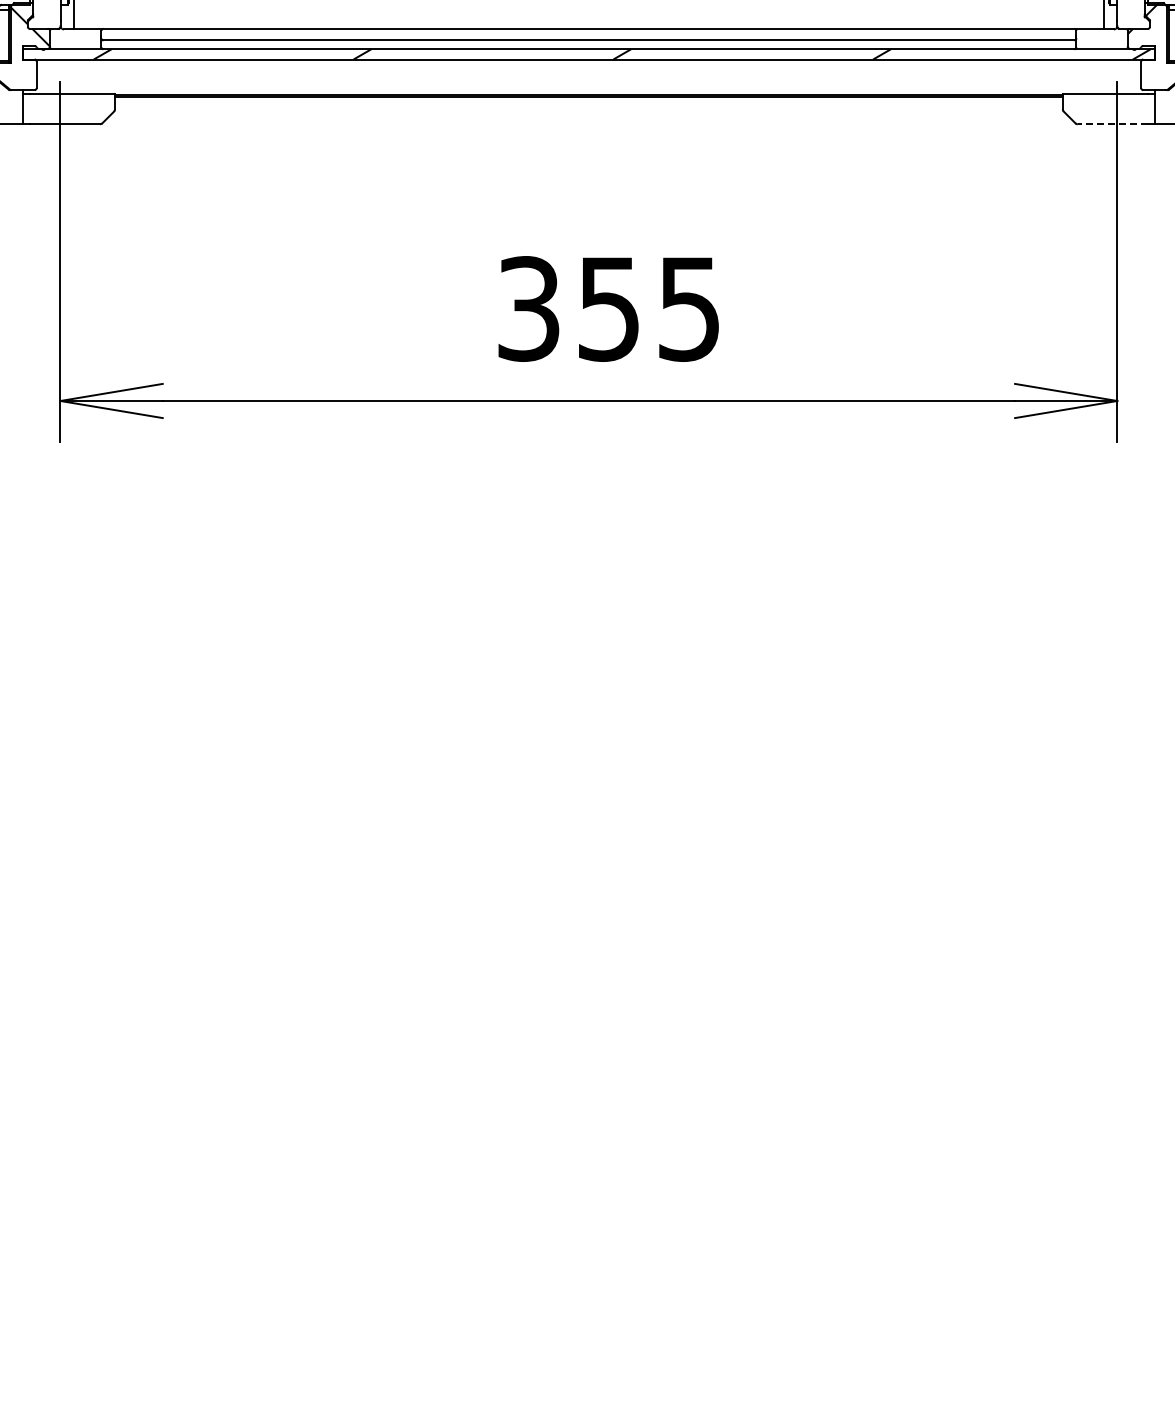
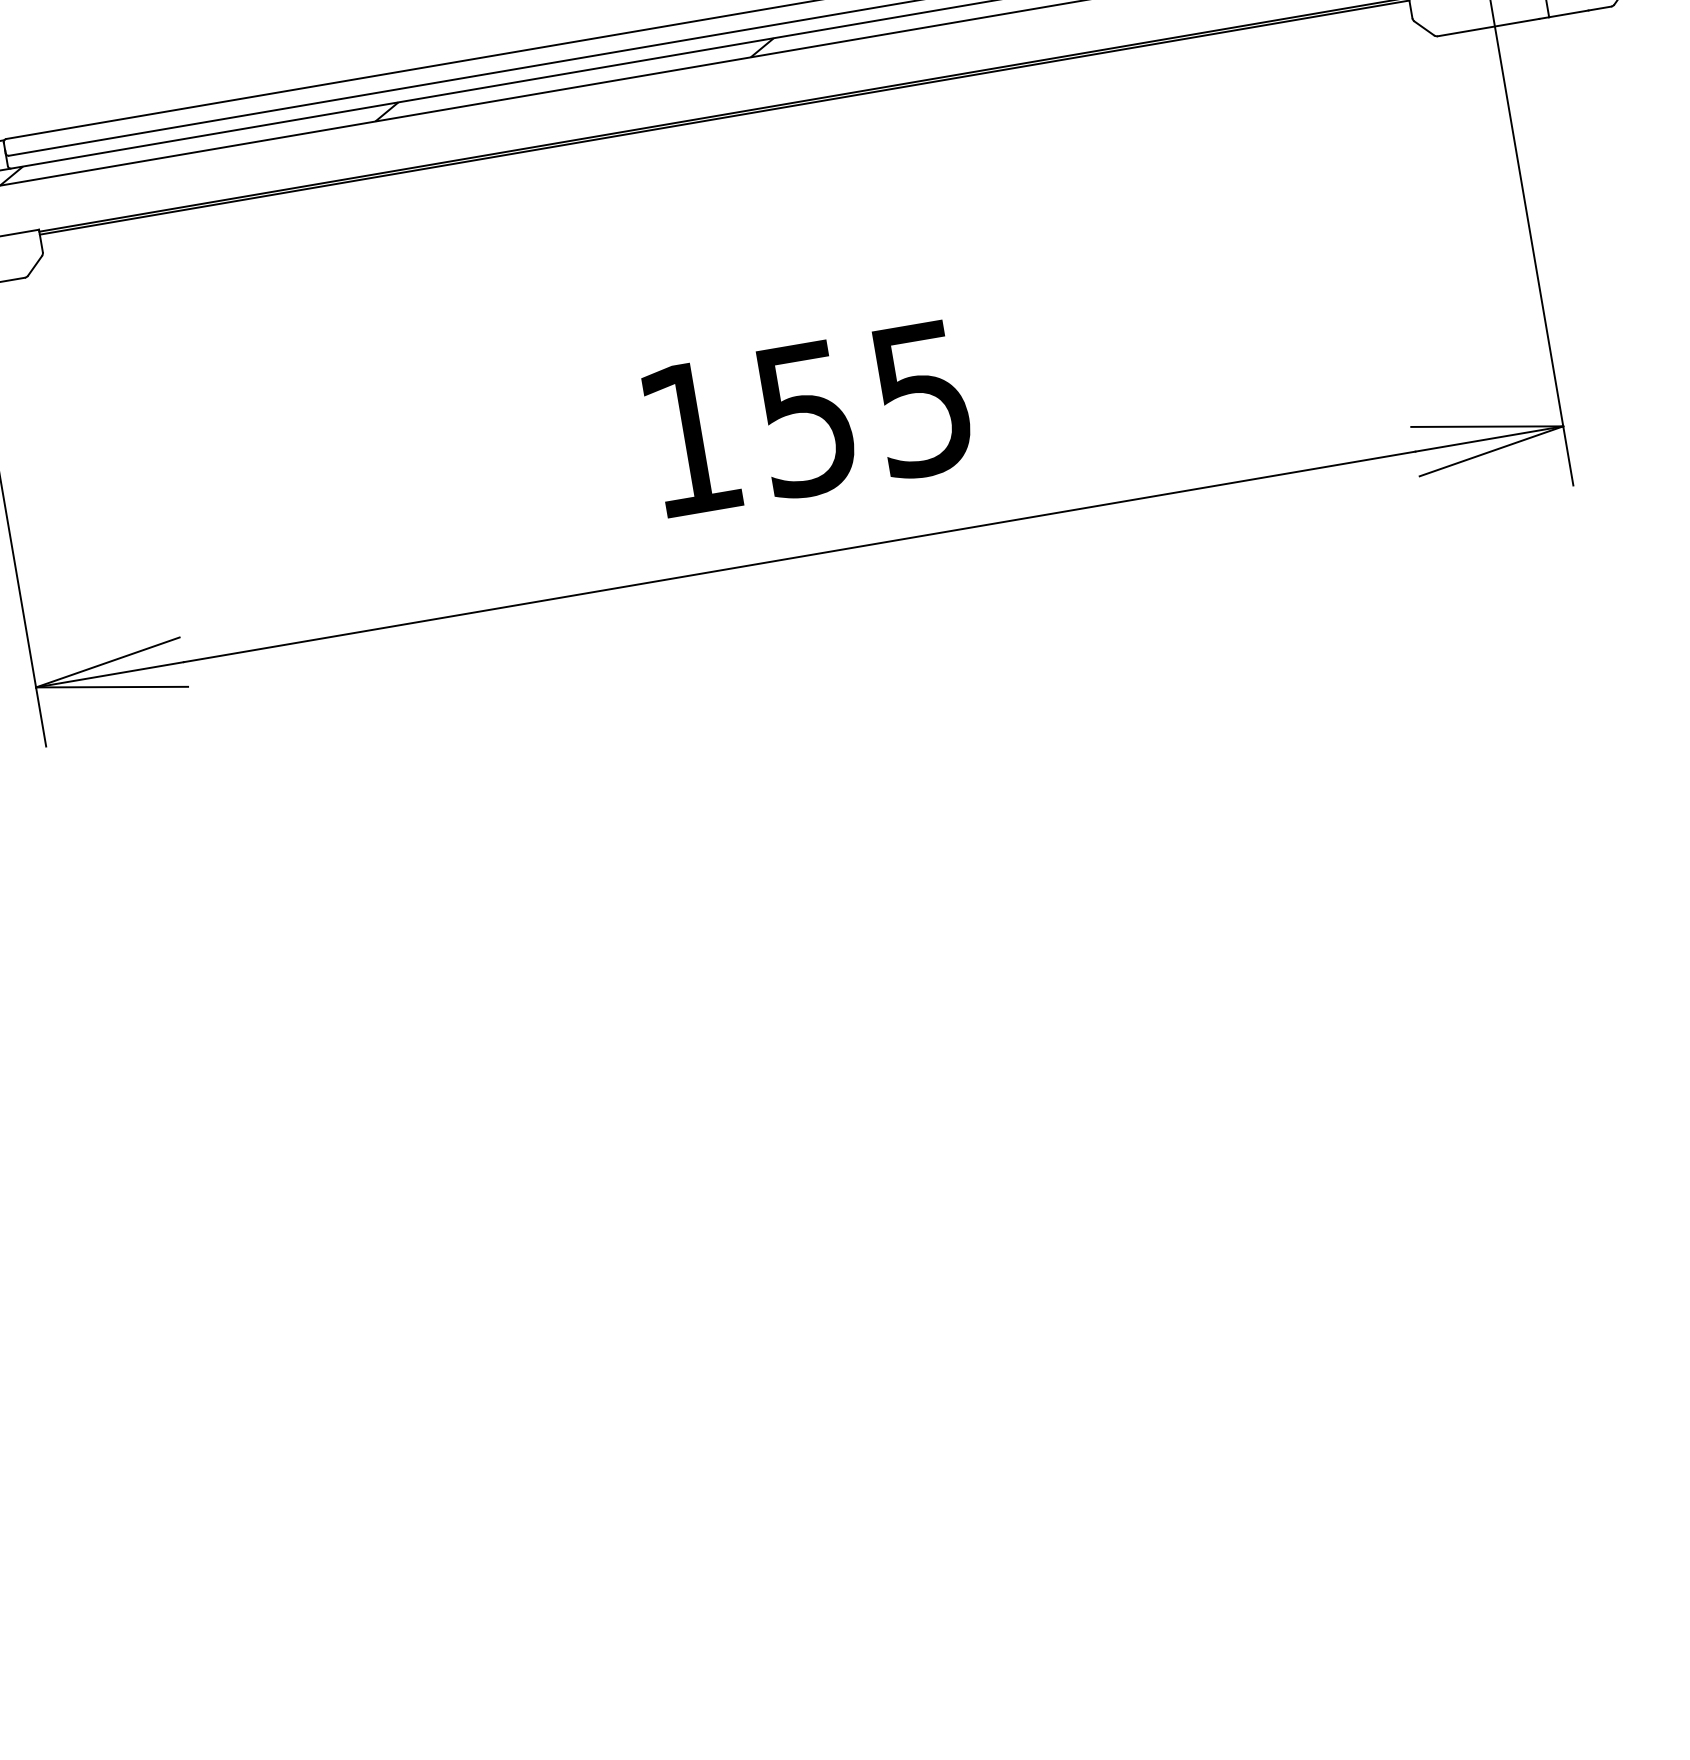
line: (1112, 124) -> (1487, 28), dashed -> solid
text: (528, 308) -> (689, 438), 355 -> 155

